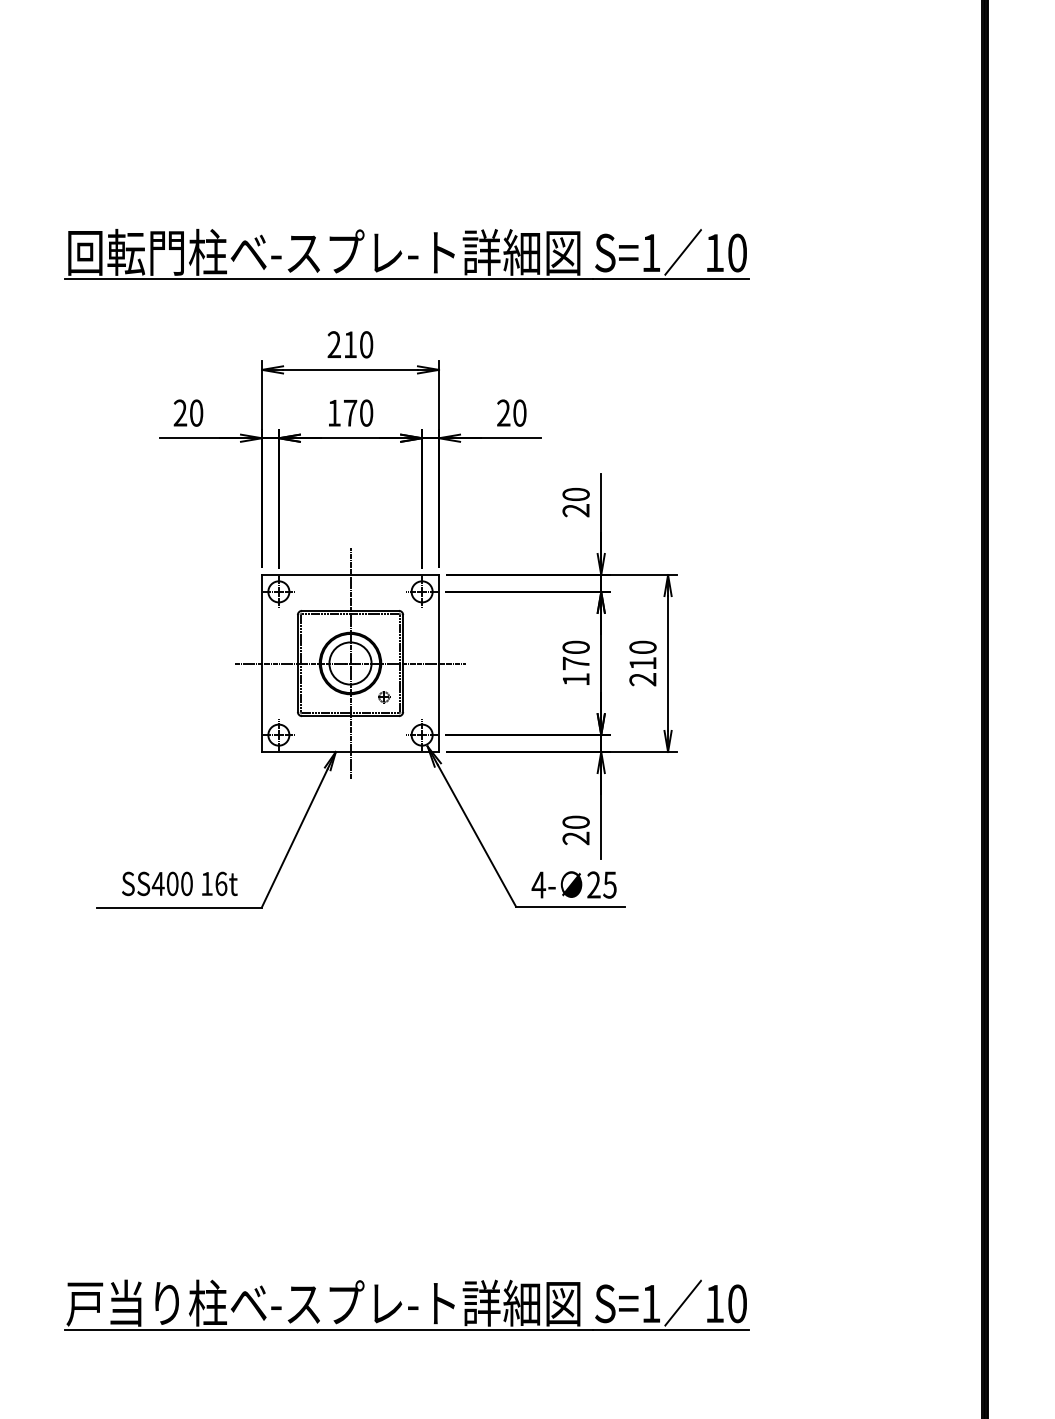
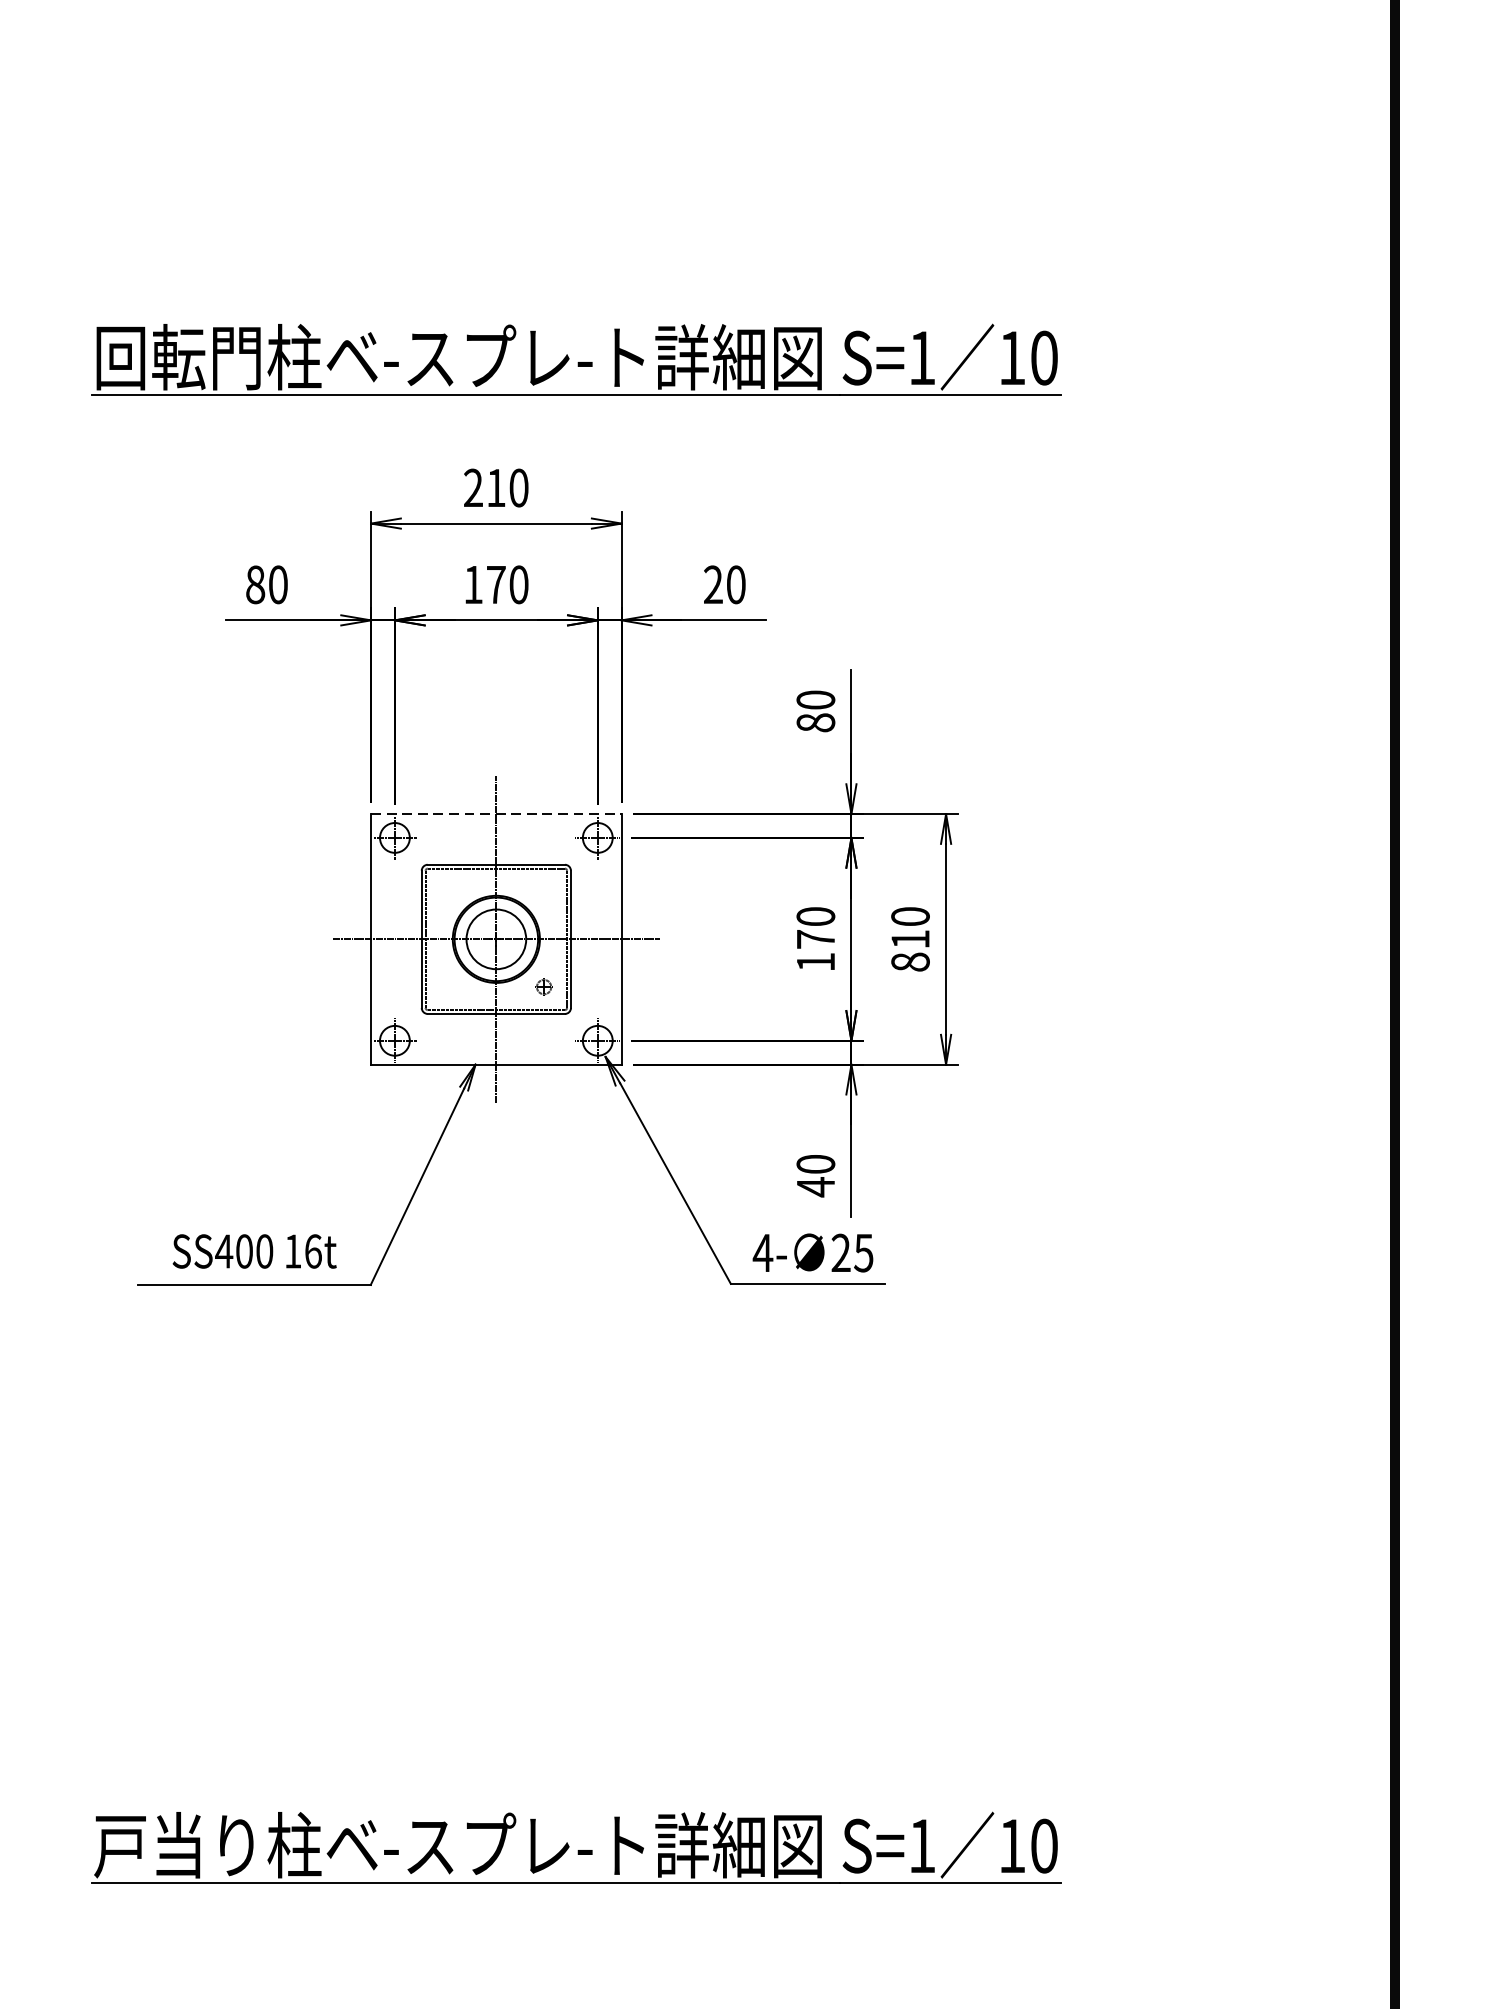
text: (180, 412) -> (255, 583), 20 -> 80
text: (575, 510) -> (814, 722), 20 -> 80
line: (351, 575) -> (497, 814), solid -> dashed
text: (642, 679) -> (909, 962), 210 -> 810
text: (575, 838) -> (814, 1187), 20 -> 40

